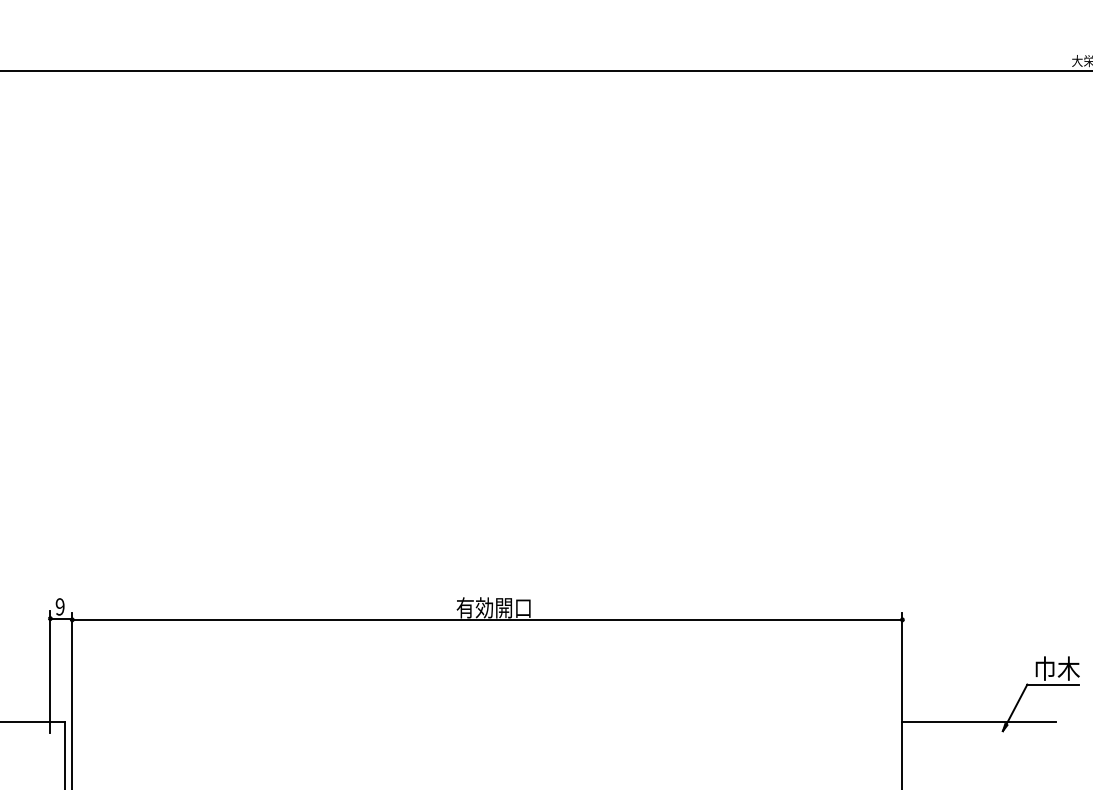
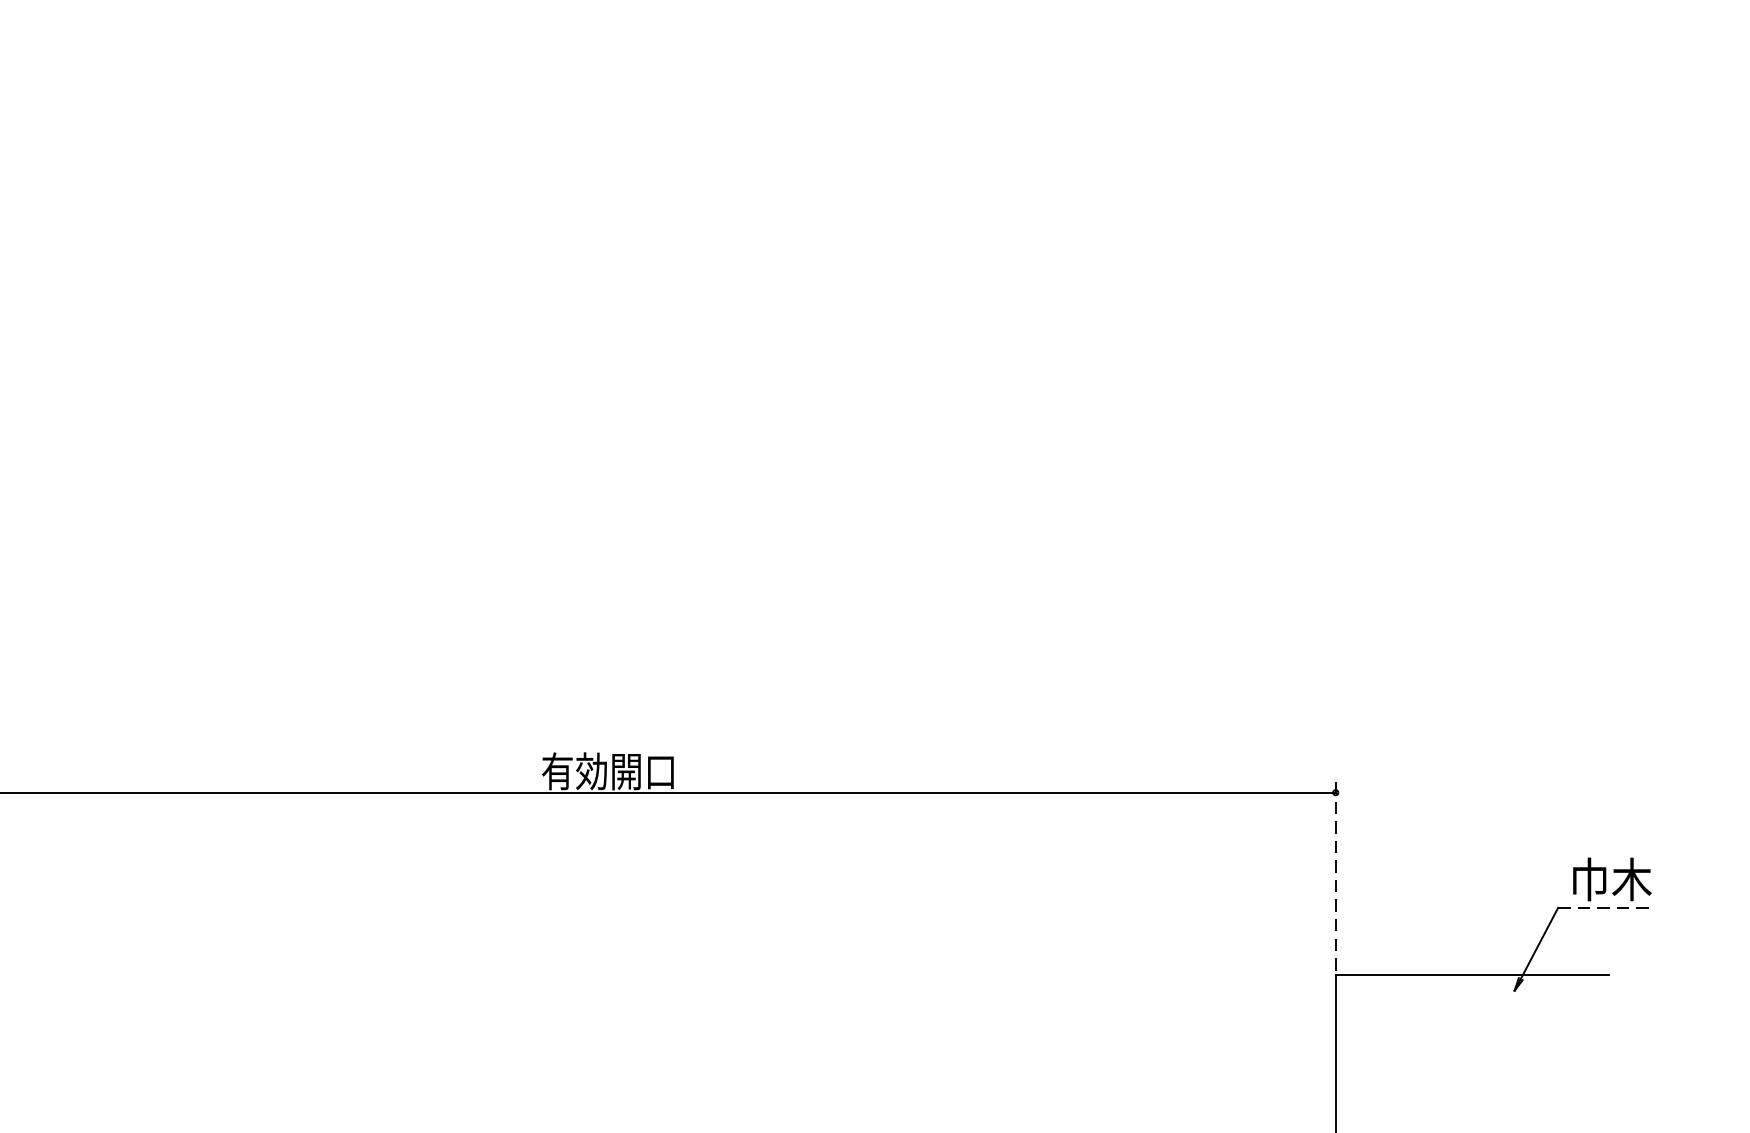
line: (902, 666) -> (1335, 875), solid -> dashed
line: (1053, 684) -> (1604, 907), solid -> dashed

